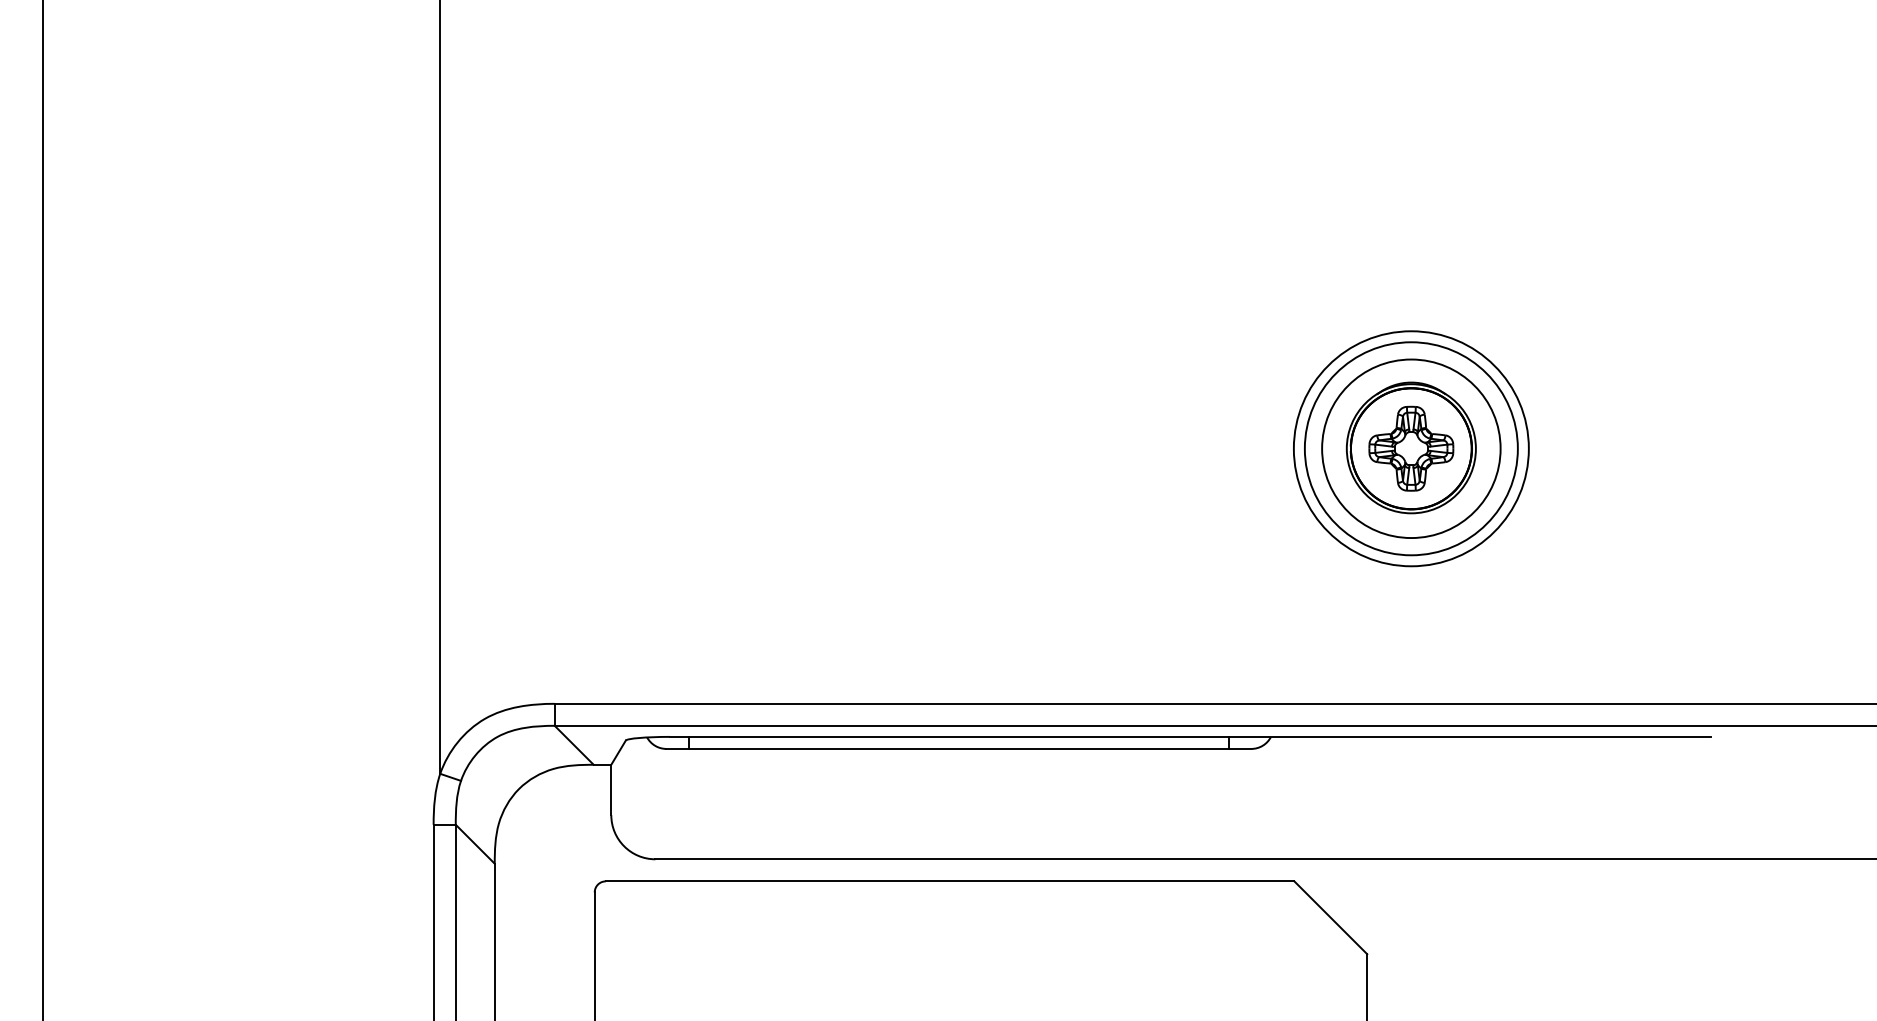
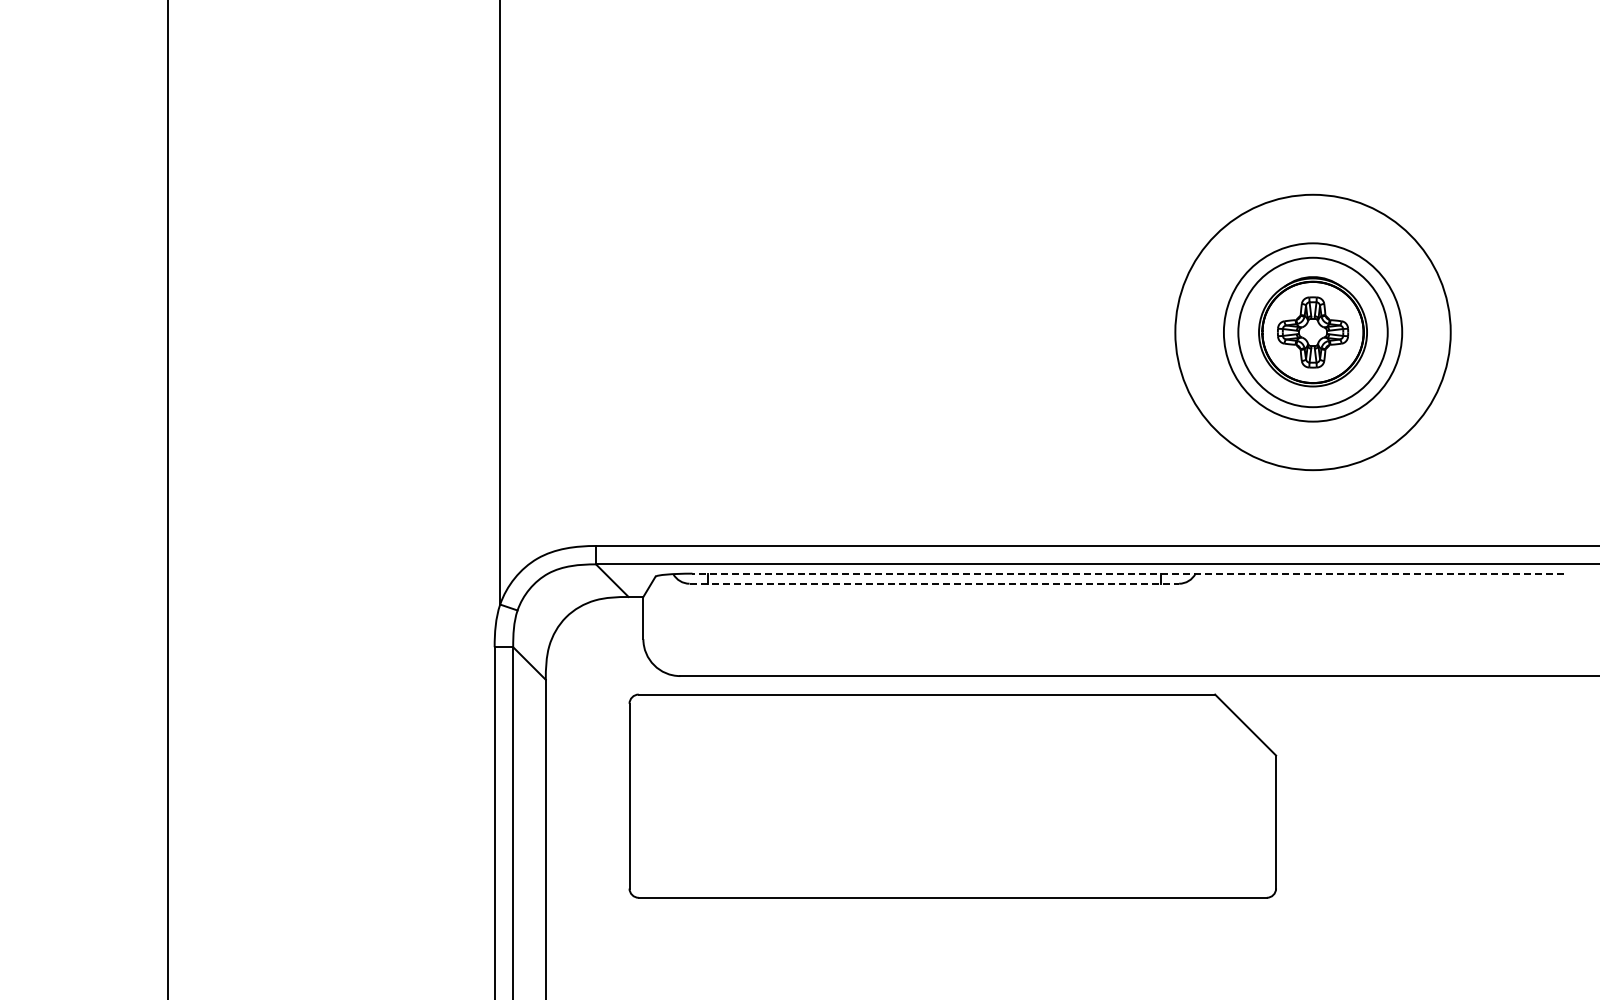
circle: (1410, 448) -> (1312, 332), size x1.4
line: (1190, 736) -> (1128, 573), solid -> dashed
line: (959, 748) -> (934, 583), solid -> dashed

